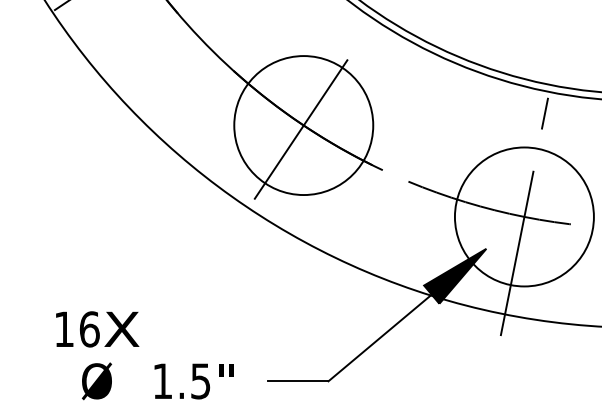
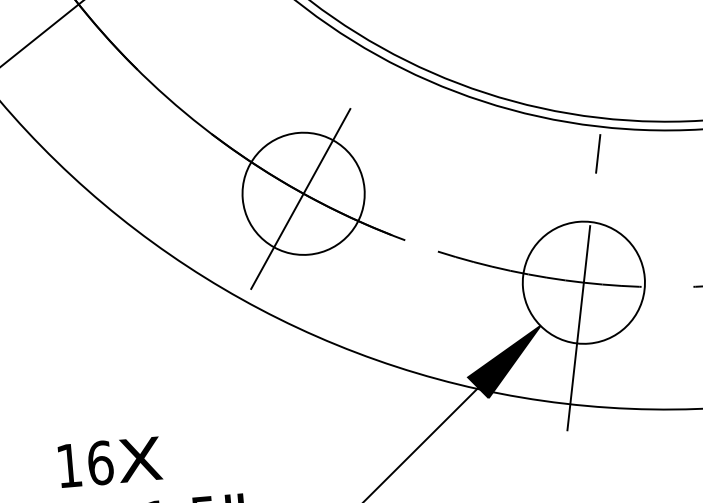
circle: (303, 125) -> (303, 193), size x0.71
circle: (524, 216) -> (583, 282), size x0.71
text: (97, 329) -> (110, 462), moved

